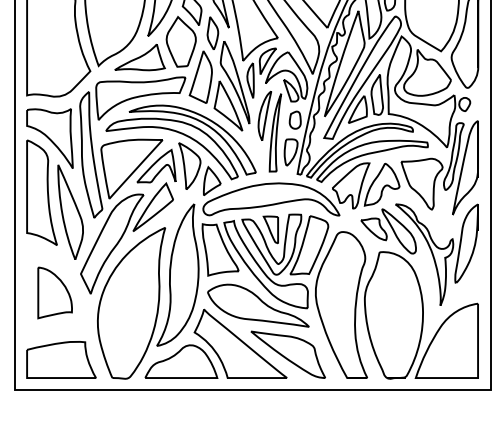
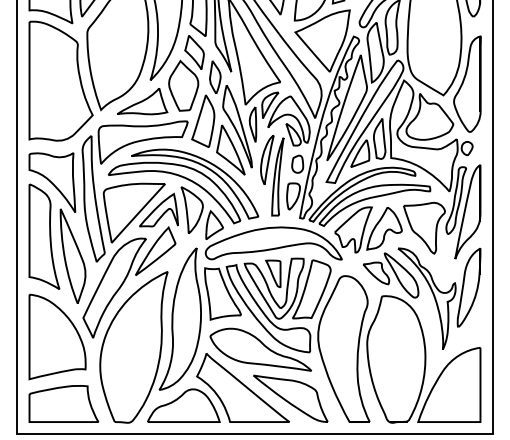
part: (55, 292) -> (57, 336), size x1.67

